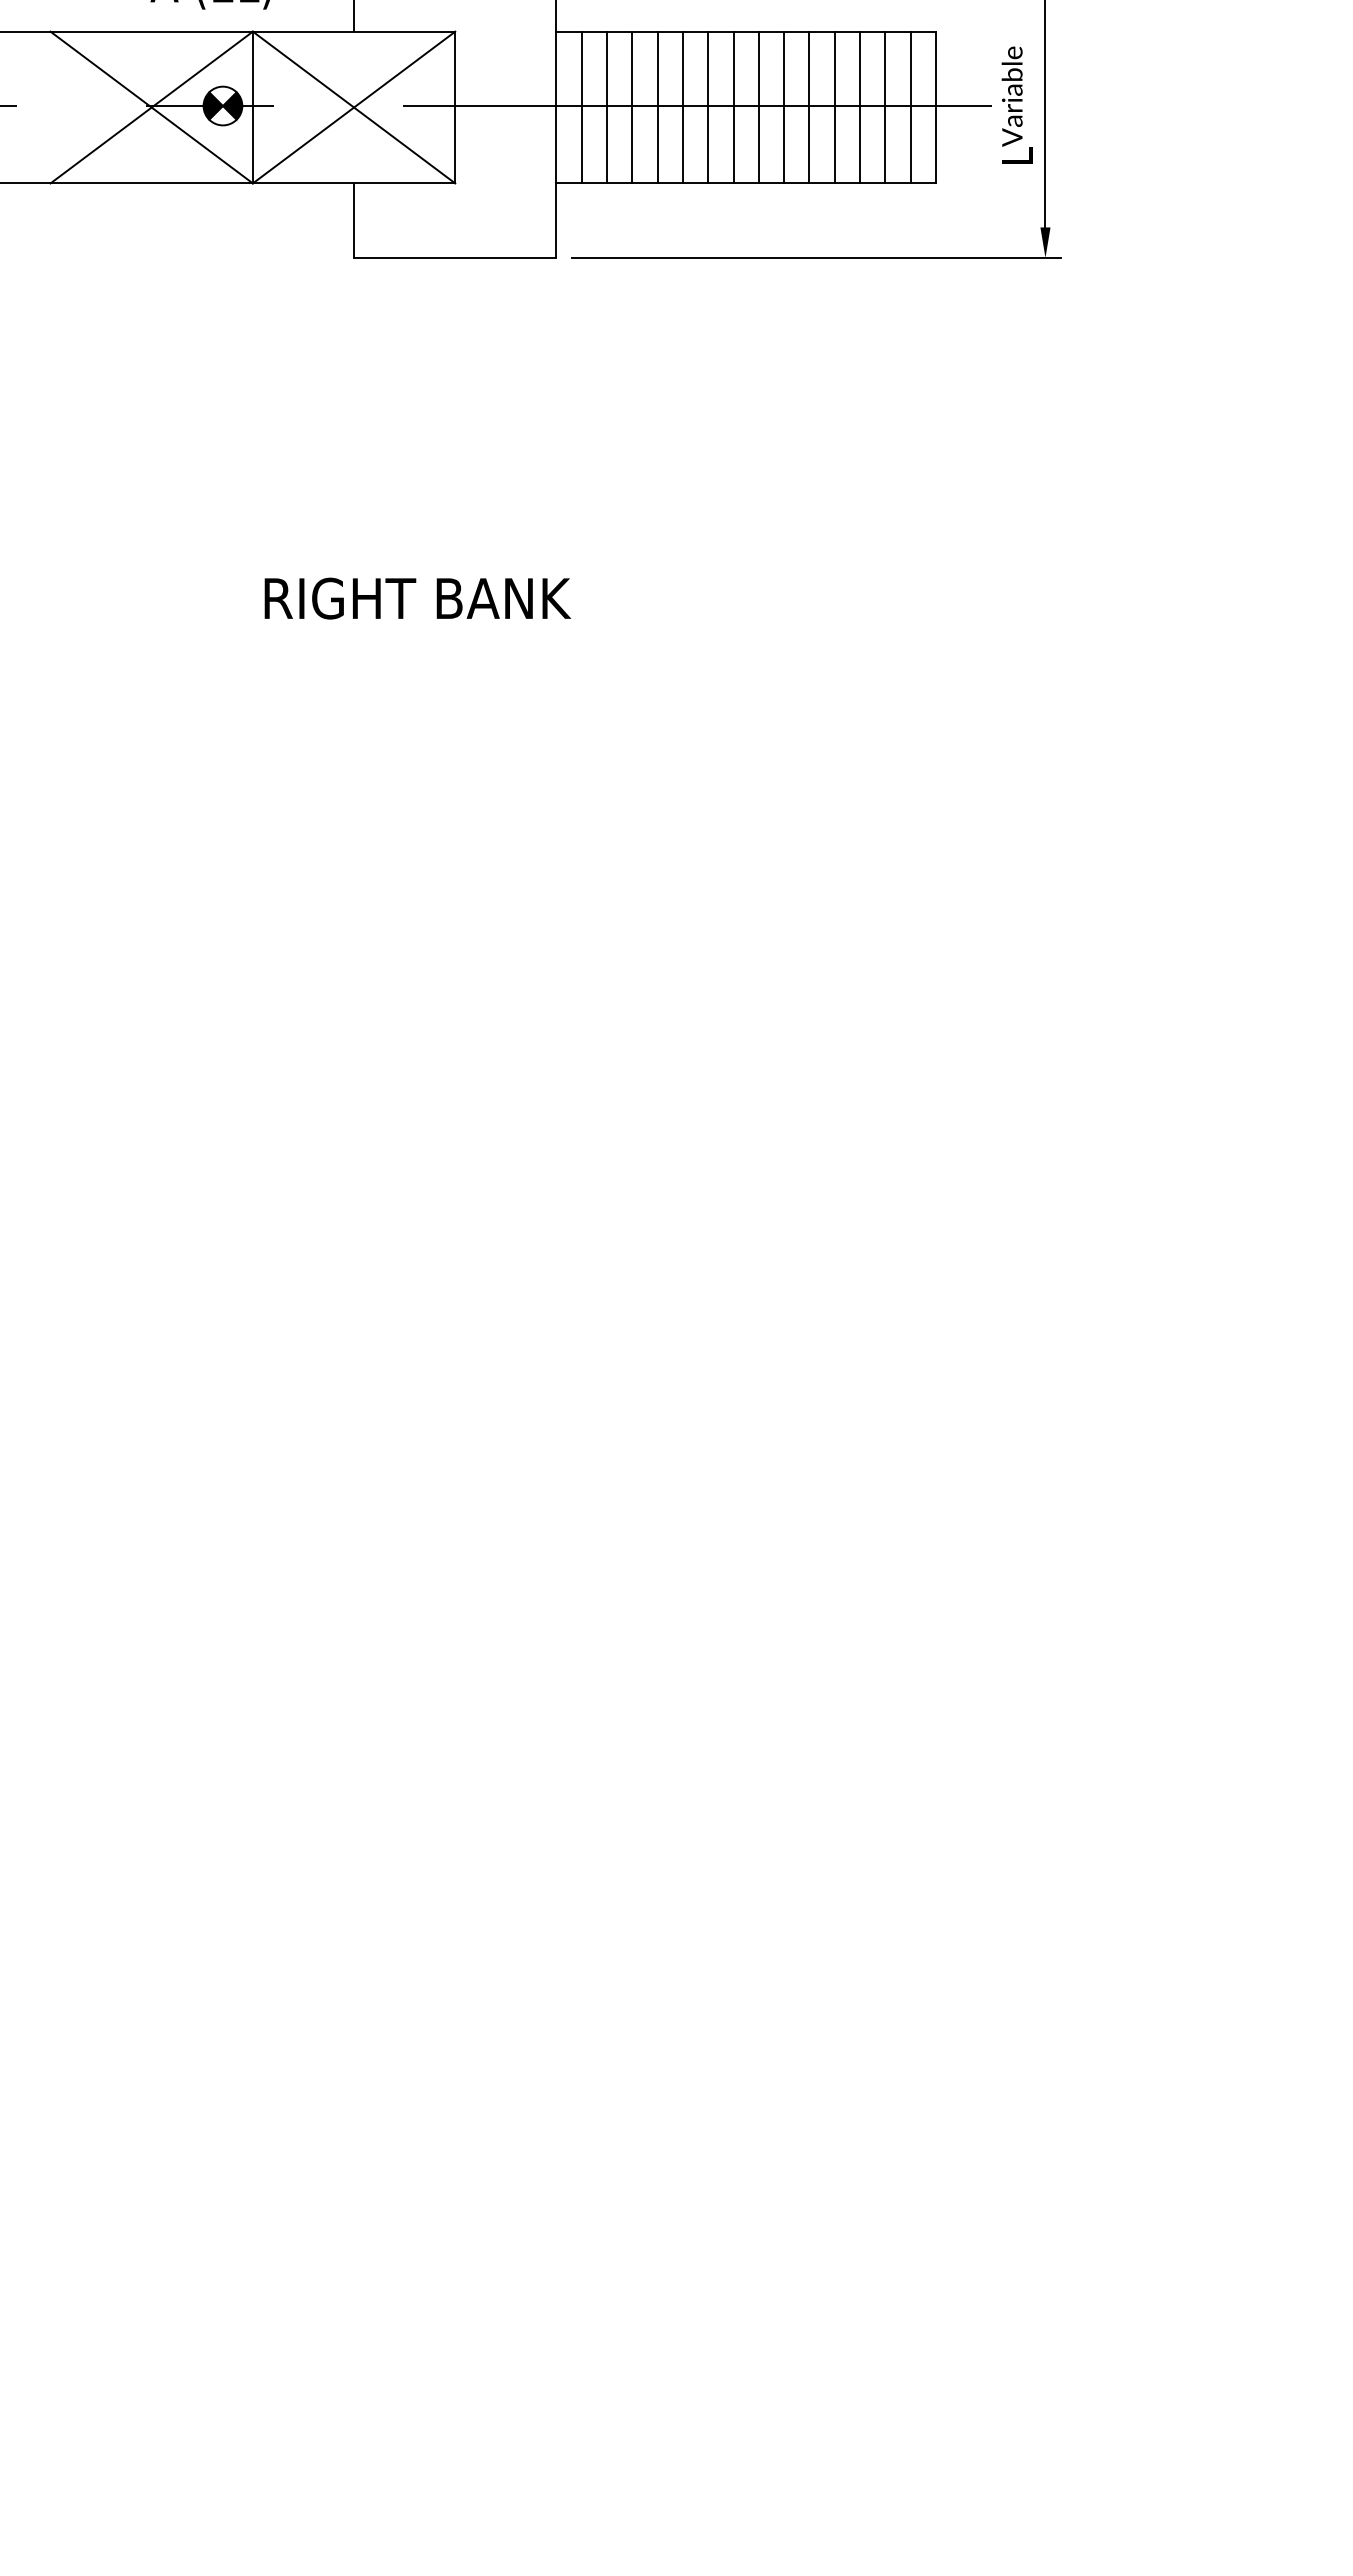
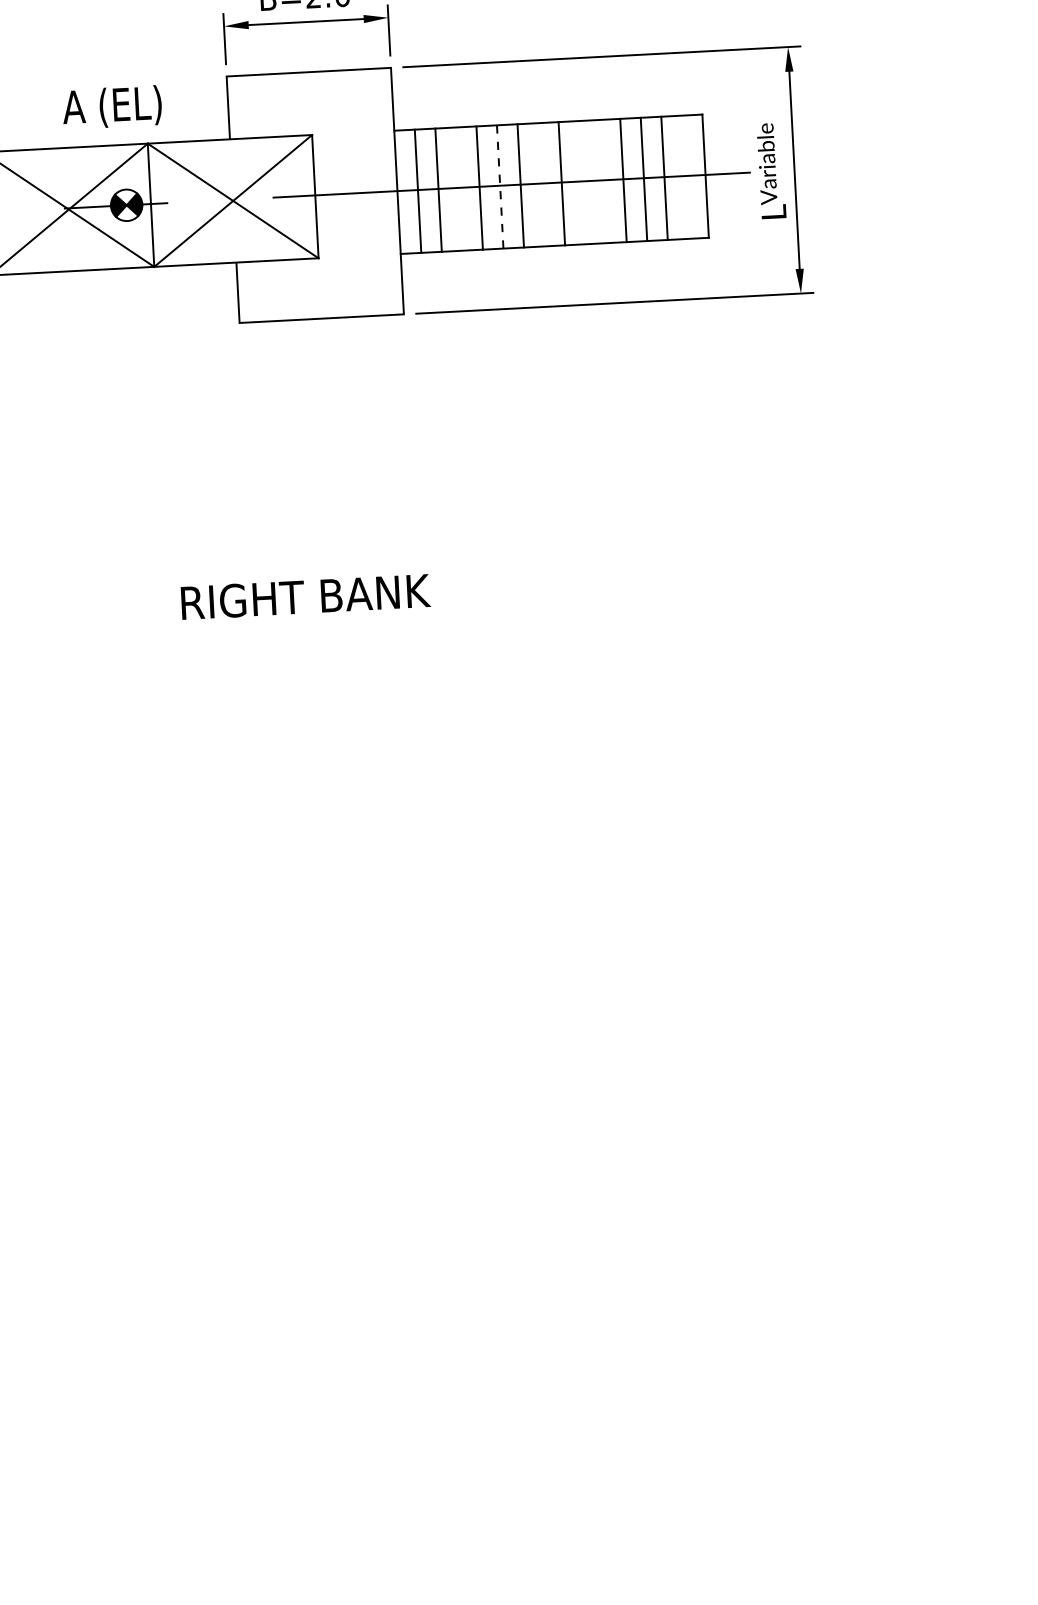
line: (632, 107) -> (459, 189), removed
line: (682, 107) -> (499, 186), solid -> dashed
line: (733, 107) -> (541, 184), removed
line: (784, 107) -> (582, 182), removed
line: (809, 107) -> (602, 181), removed
line: (910, 107) -> (685, 177), removed

